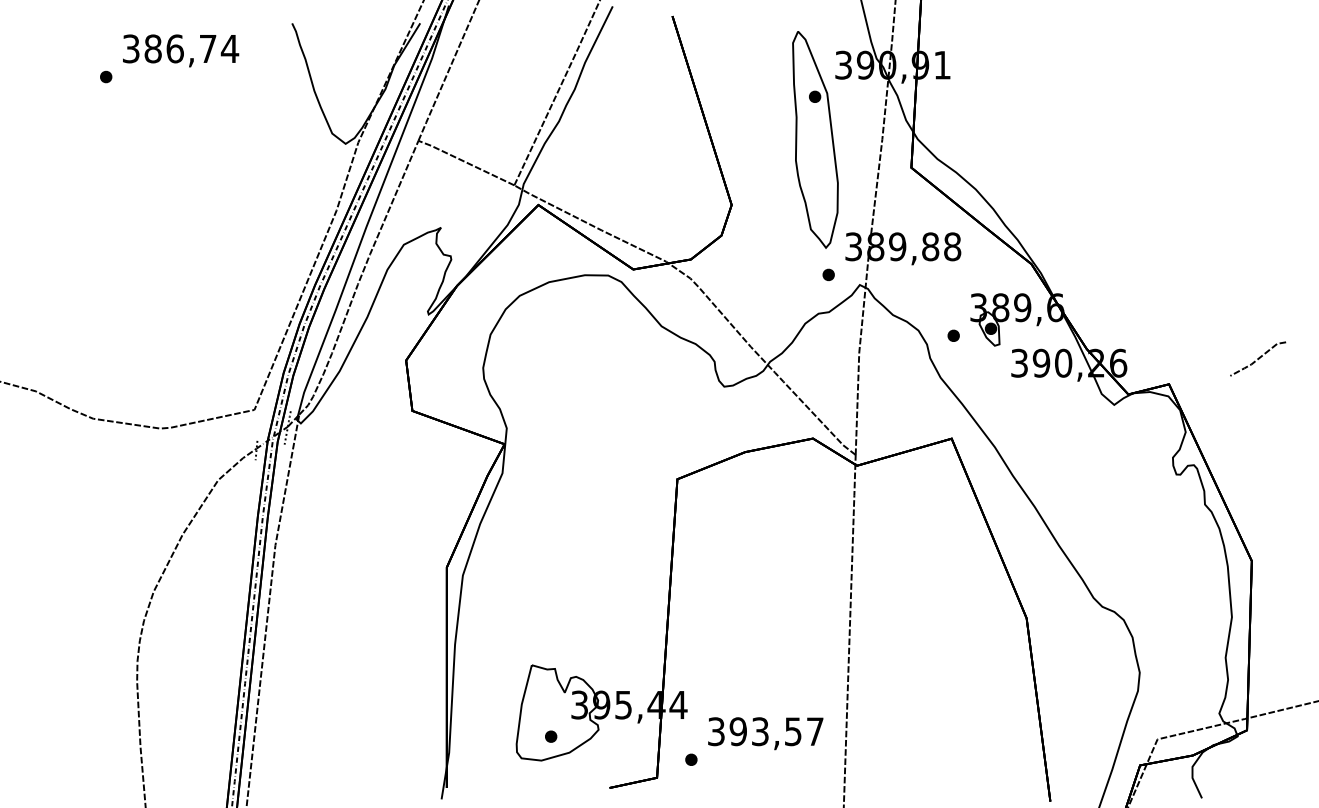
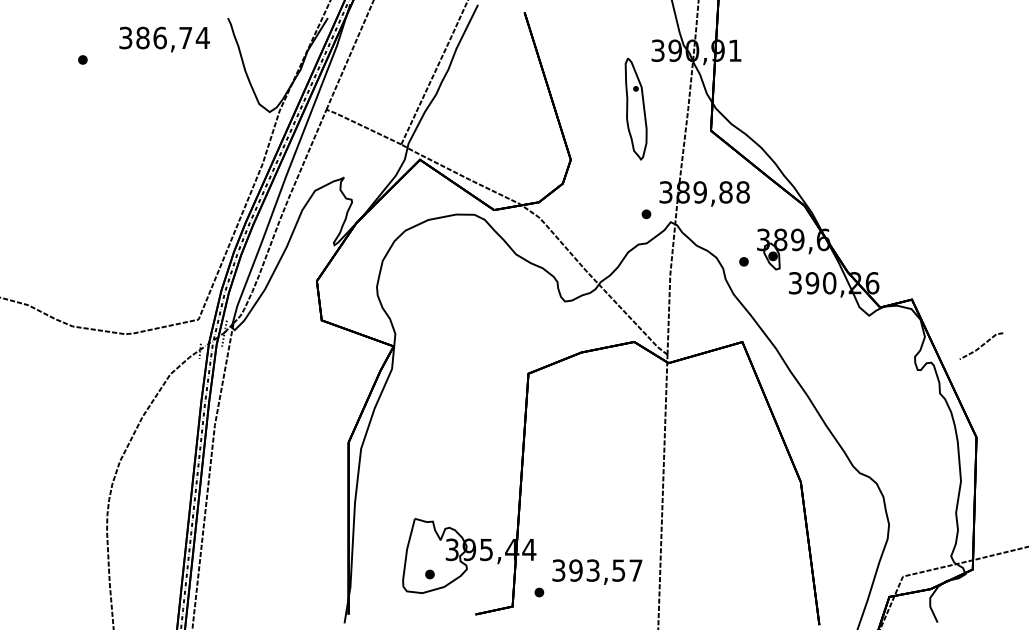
text: (181, 50) -> (165, 39), moved
part: (815, 139) -> (636, 108), size x0.6
line: (1258, 358) -> (981, 345), moved

